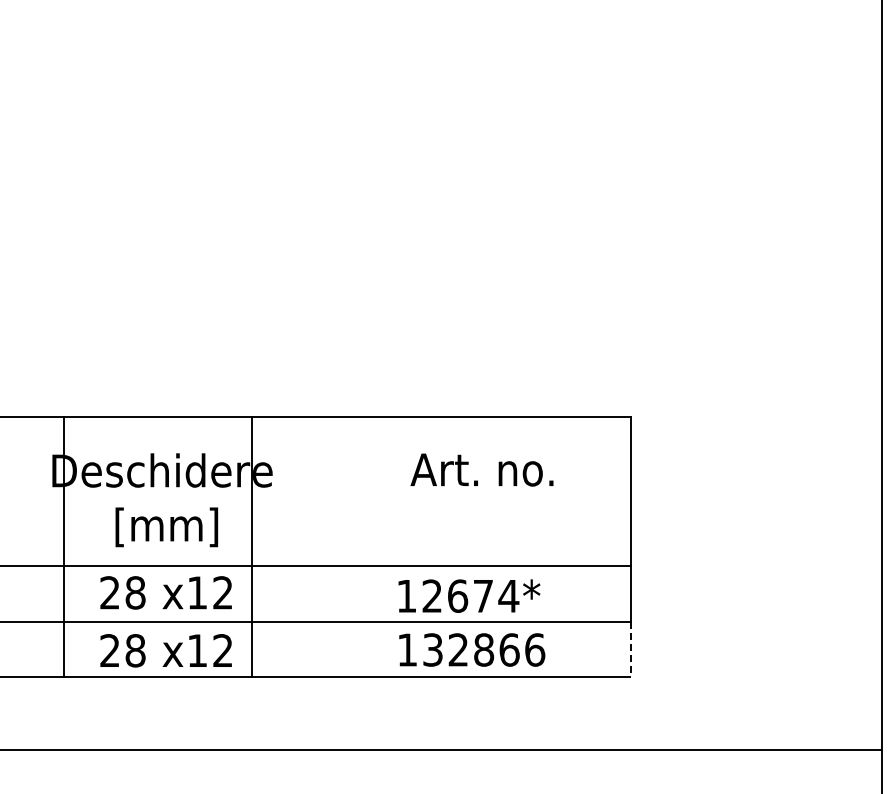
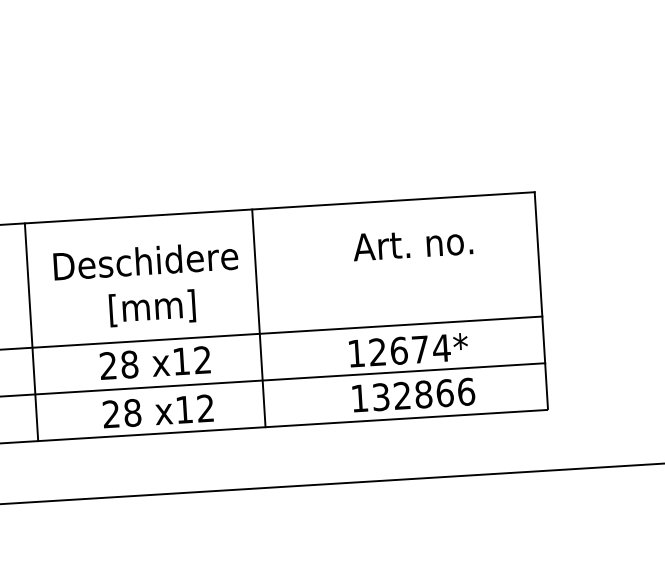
line: (63, 546) -> (31, 331), moved
line: (252, 546) -> (259, 317), moved
line: (631, 649) -> (546, 386), dashed -> solid

